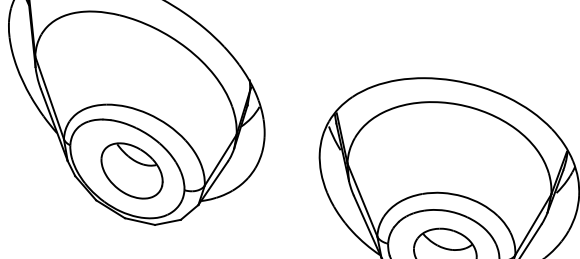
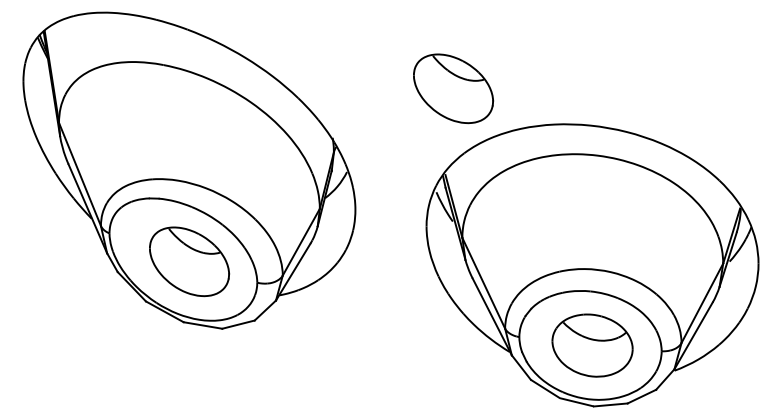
part: (346, 45) -> (453, 88), added

